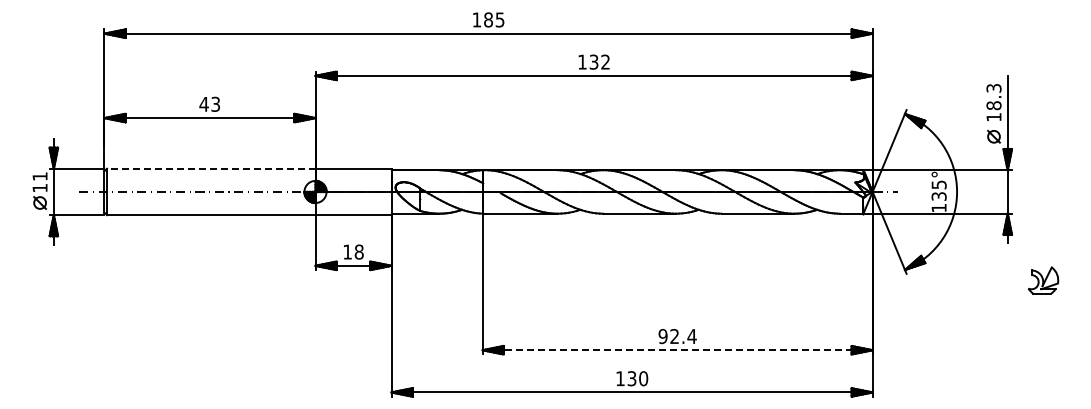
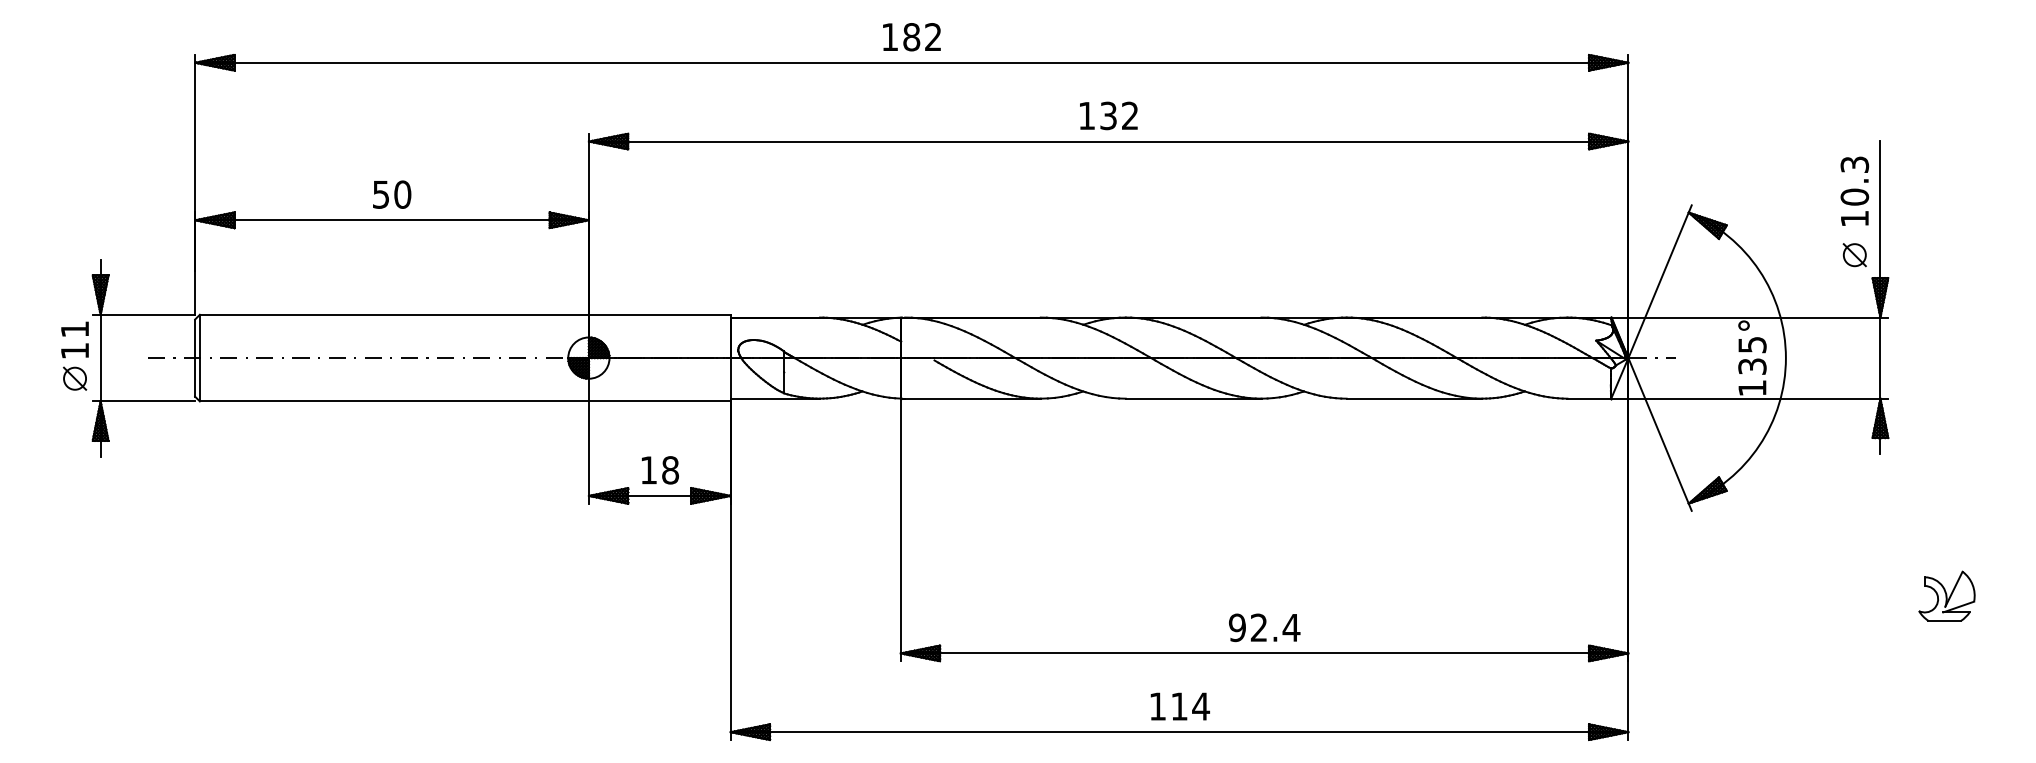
text: (499, 19) -> (932, 36), 185 -> 182
text: (209, 103) -> (391, 193), 43 -> 50
text: (993, 105) -> (1853, 196), 18.3 -> 10.3
line: (210, 168) -> (392, 314), dashed -> solid
part: (1043, 280) -> (1947, 596), moved
line: (678, 350) -> (1266, 653), dashed -> solid
text: (637, 378) -> (1189, 706), 130 -> 114

